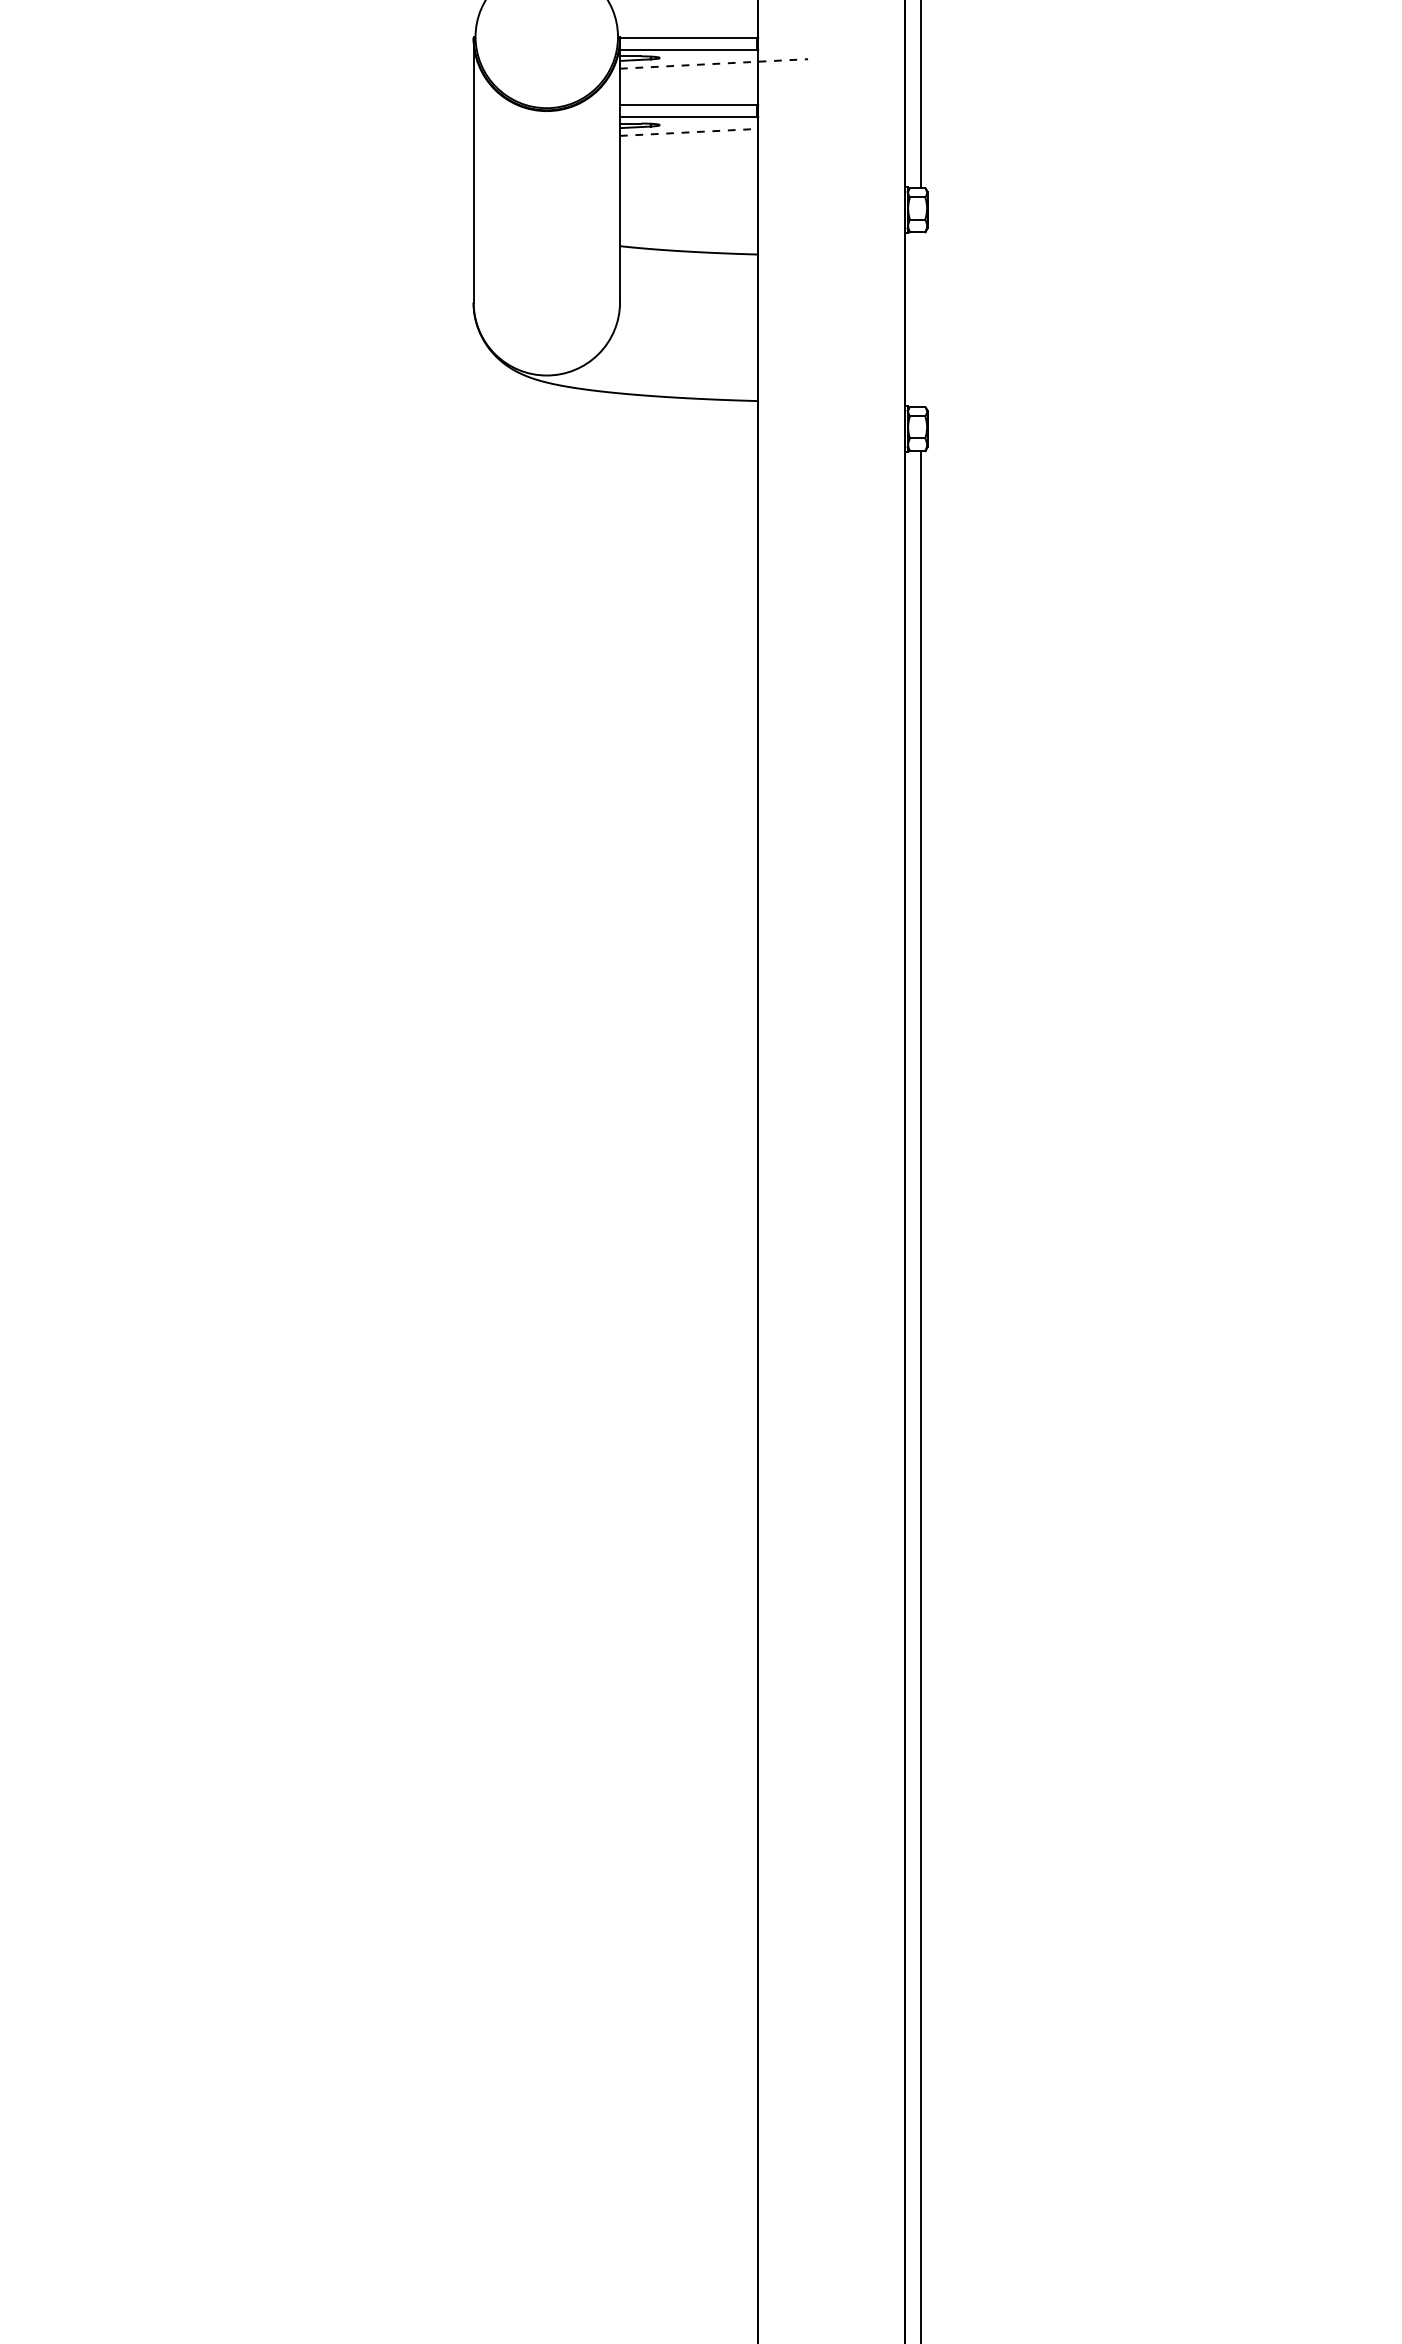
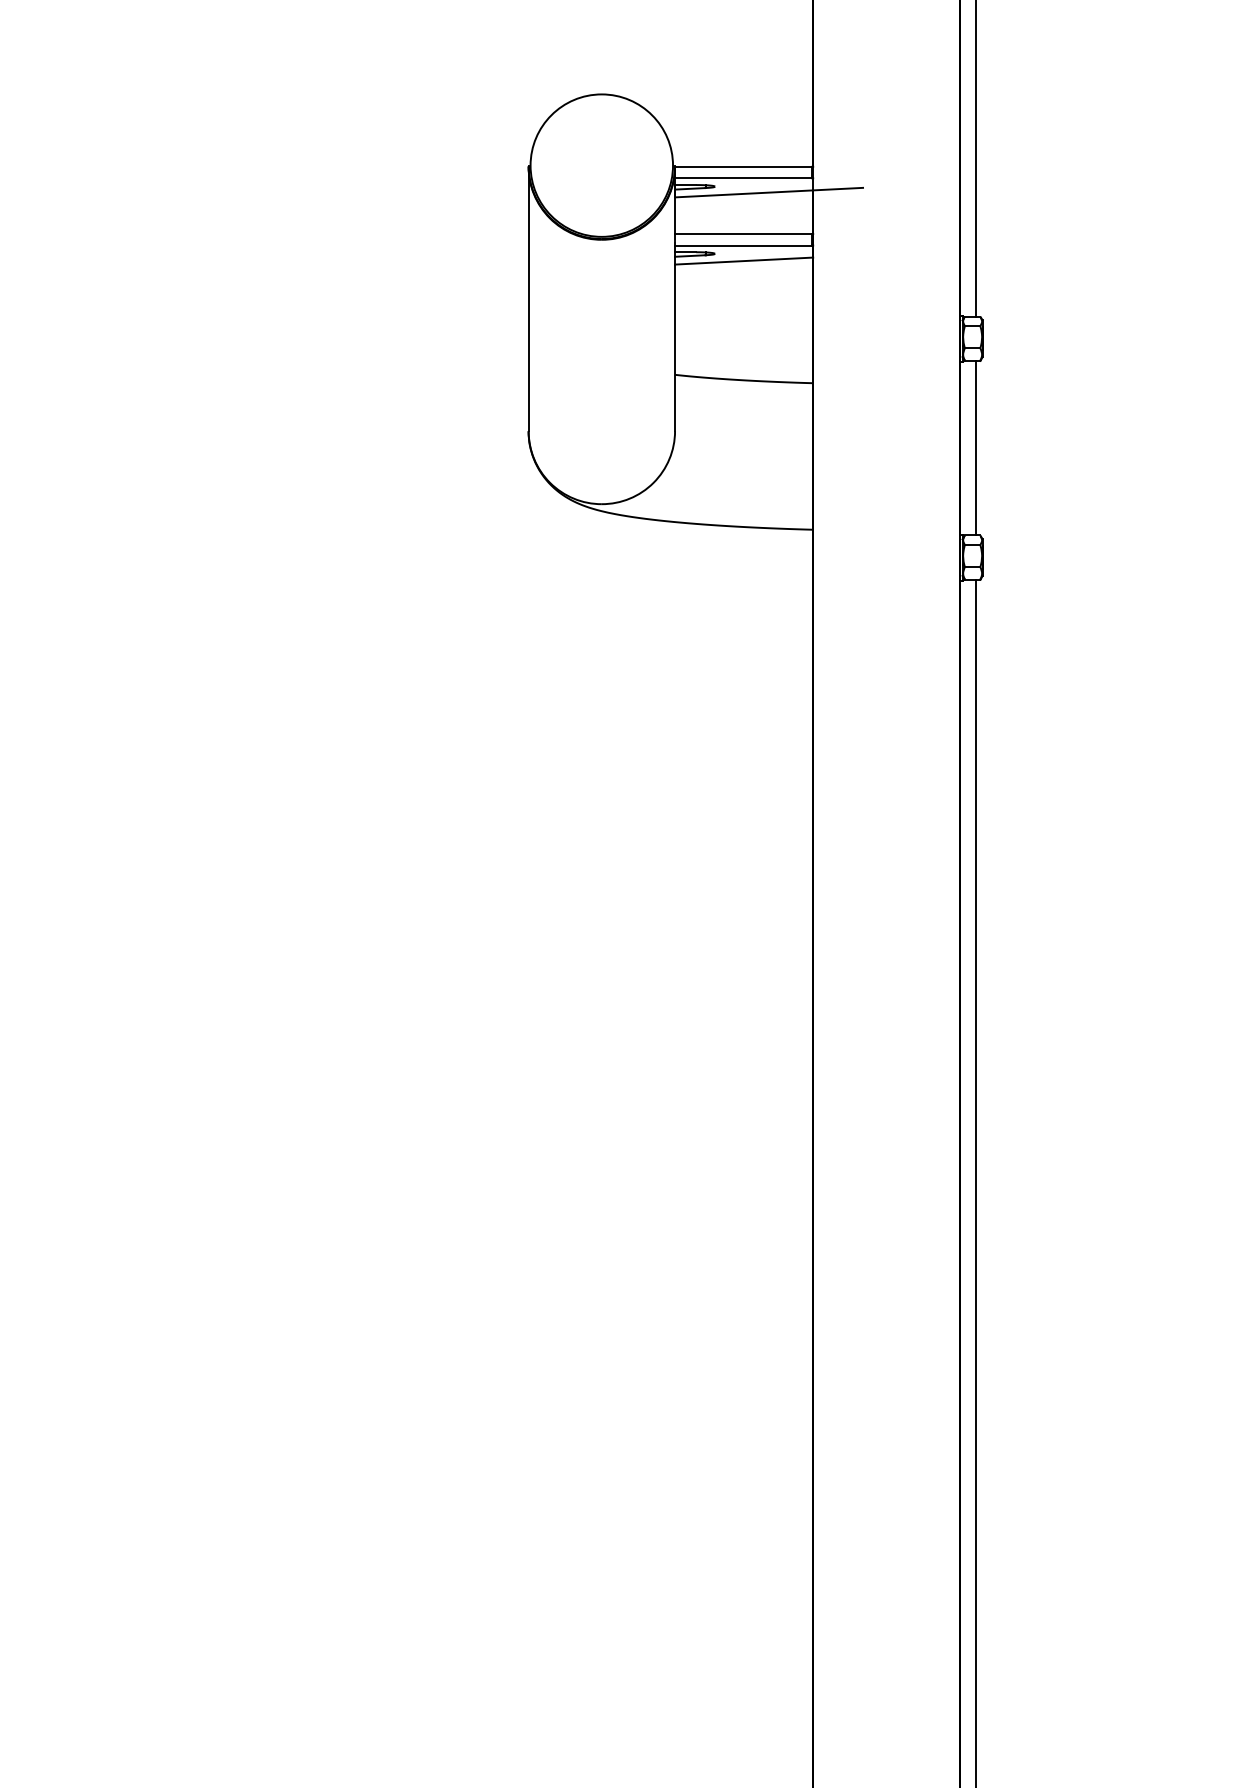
line: (714, 63) -> (769, 192), dashed -> solid
line: (689, 132) -> (744, 261), dashed -> solid
line: (920, 319) -> (975, 448), added

